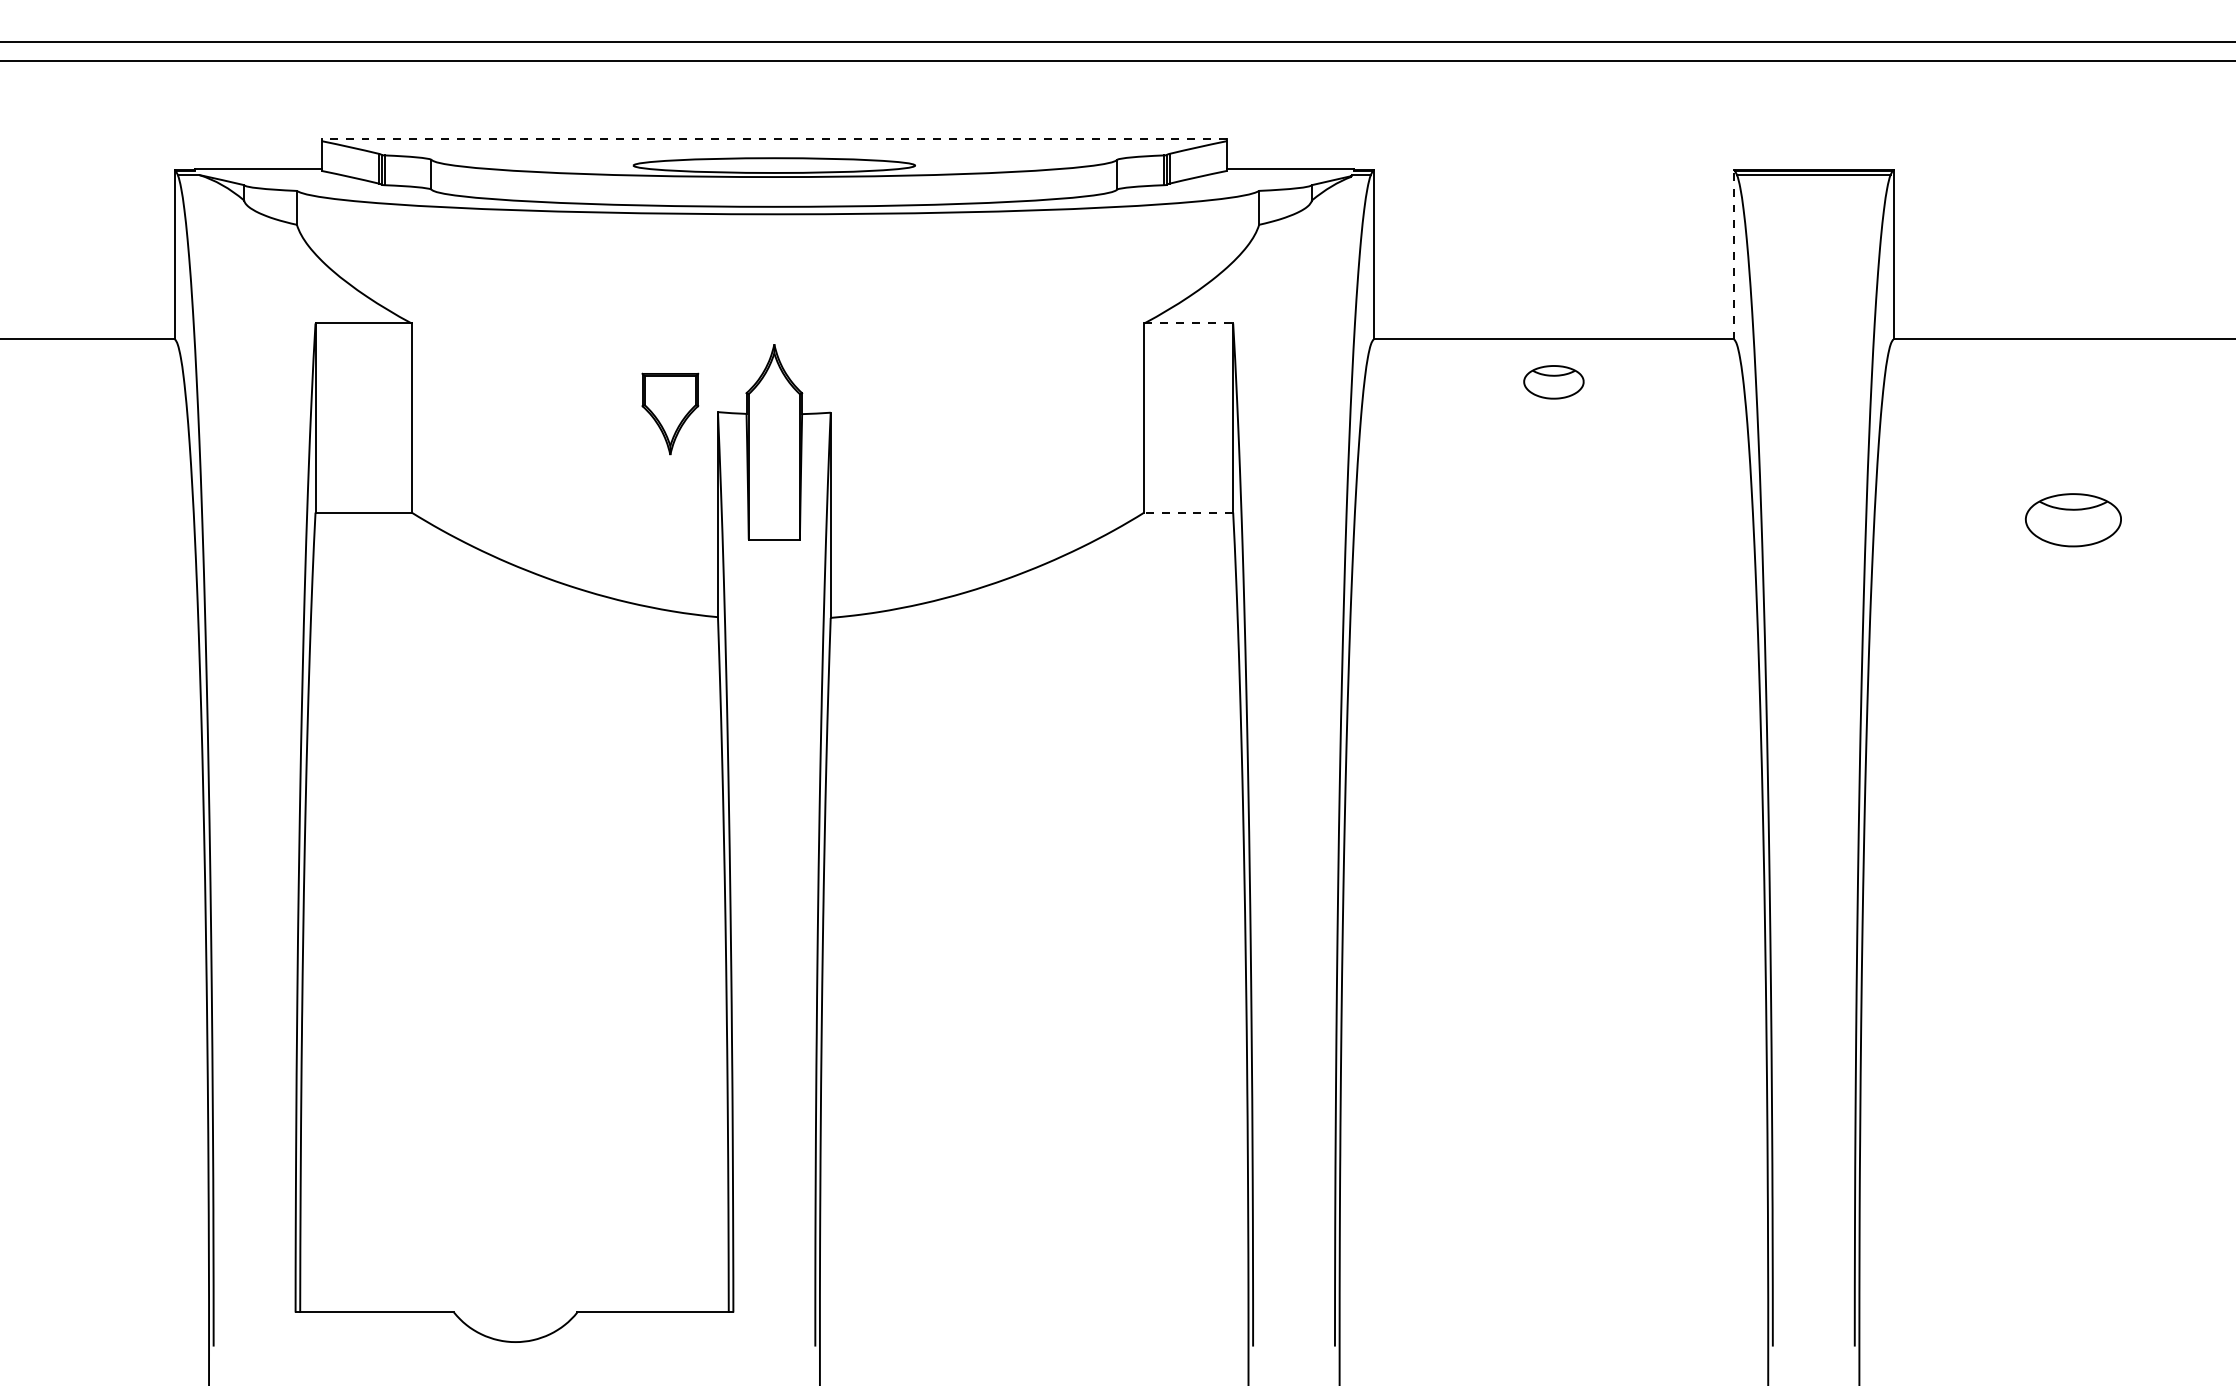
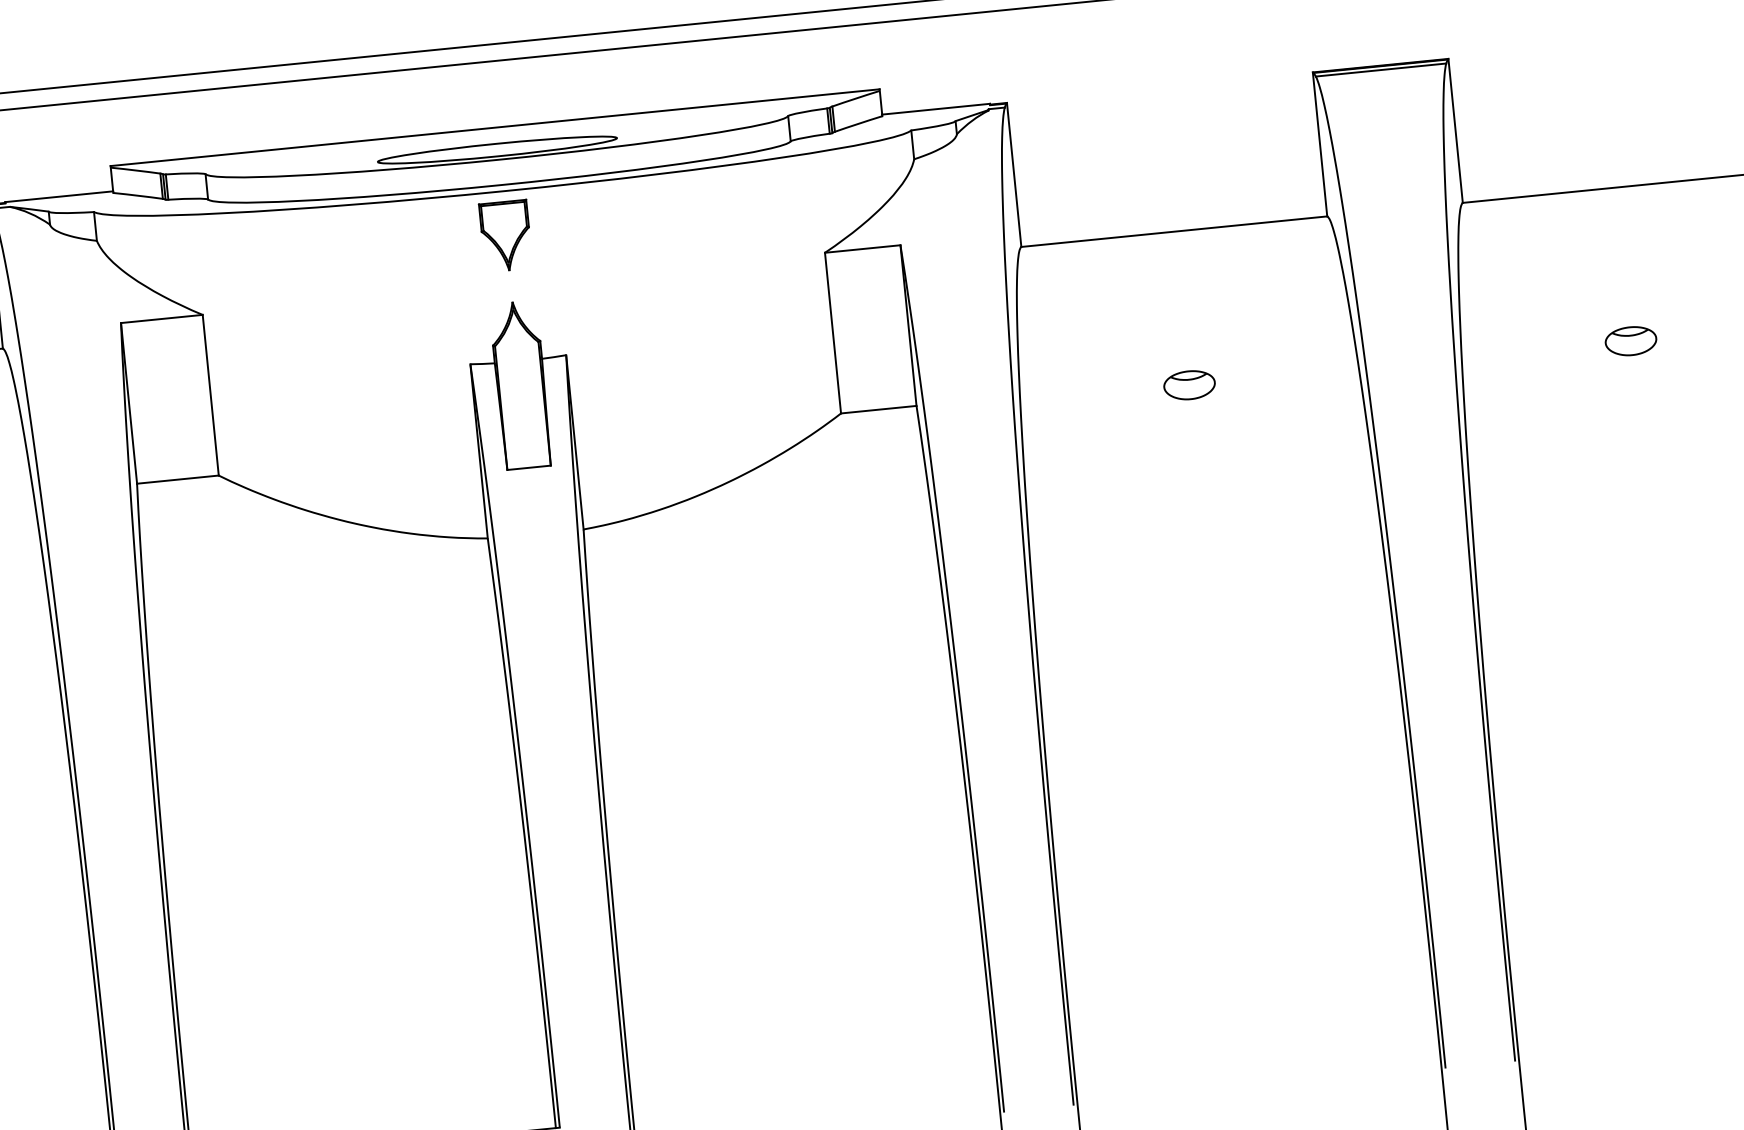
line: (774, 139) -> (495, 127), dashed -> solid
line: (1734, 254) -> (1320, 144), dashed -> solid
line: (1189, 323) -> (863, 248), dashed -> solid
part: (1553, 382) -> (1189, 385), moved
part: (670, 413) -> (506, 235), moved
line: (1188, 512) -> (878, 409), dashed -> solid
part: (2073, 520) -> (1630, 341), size x0.62

